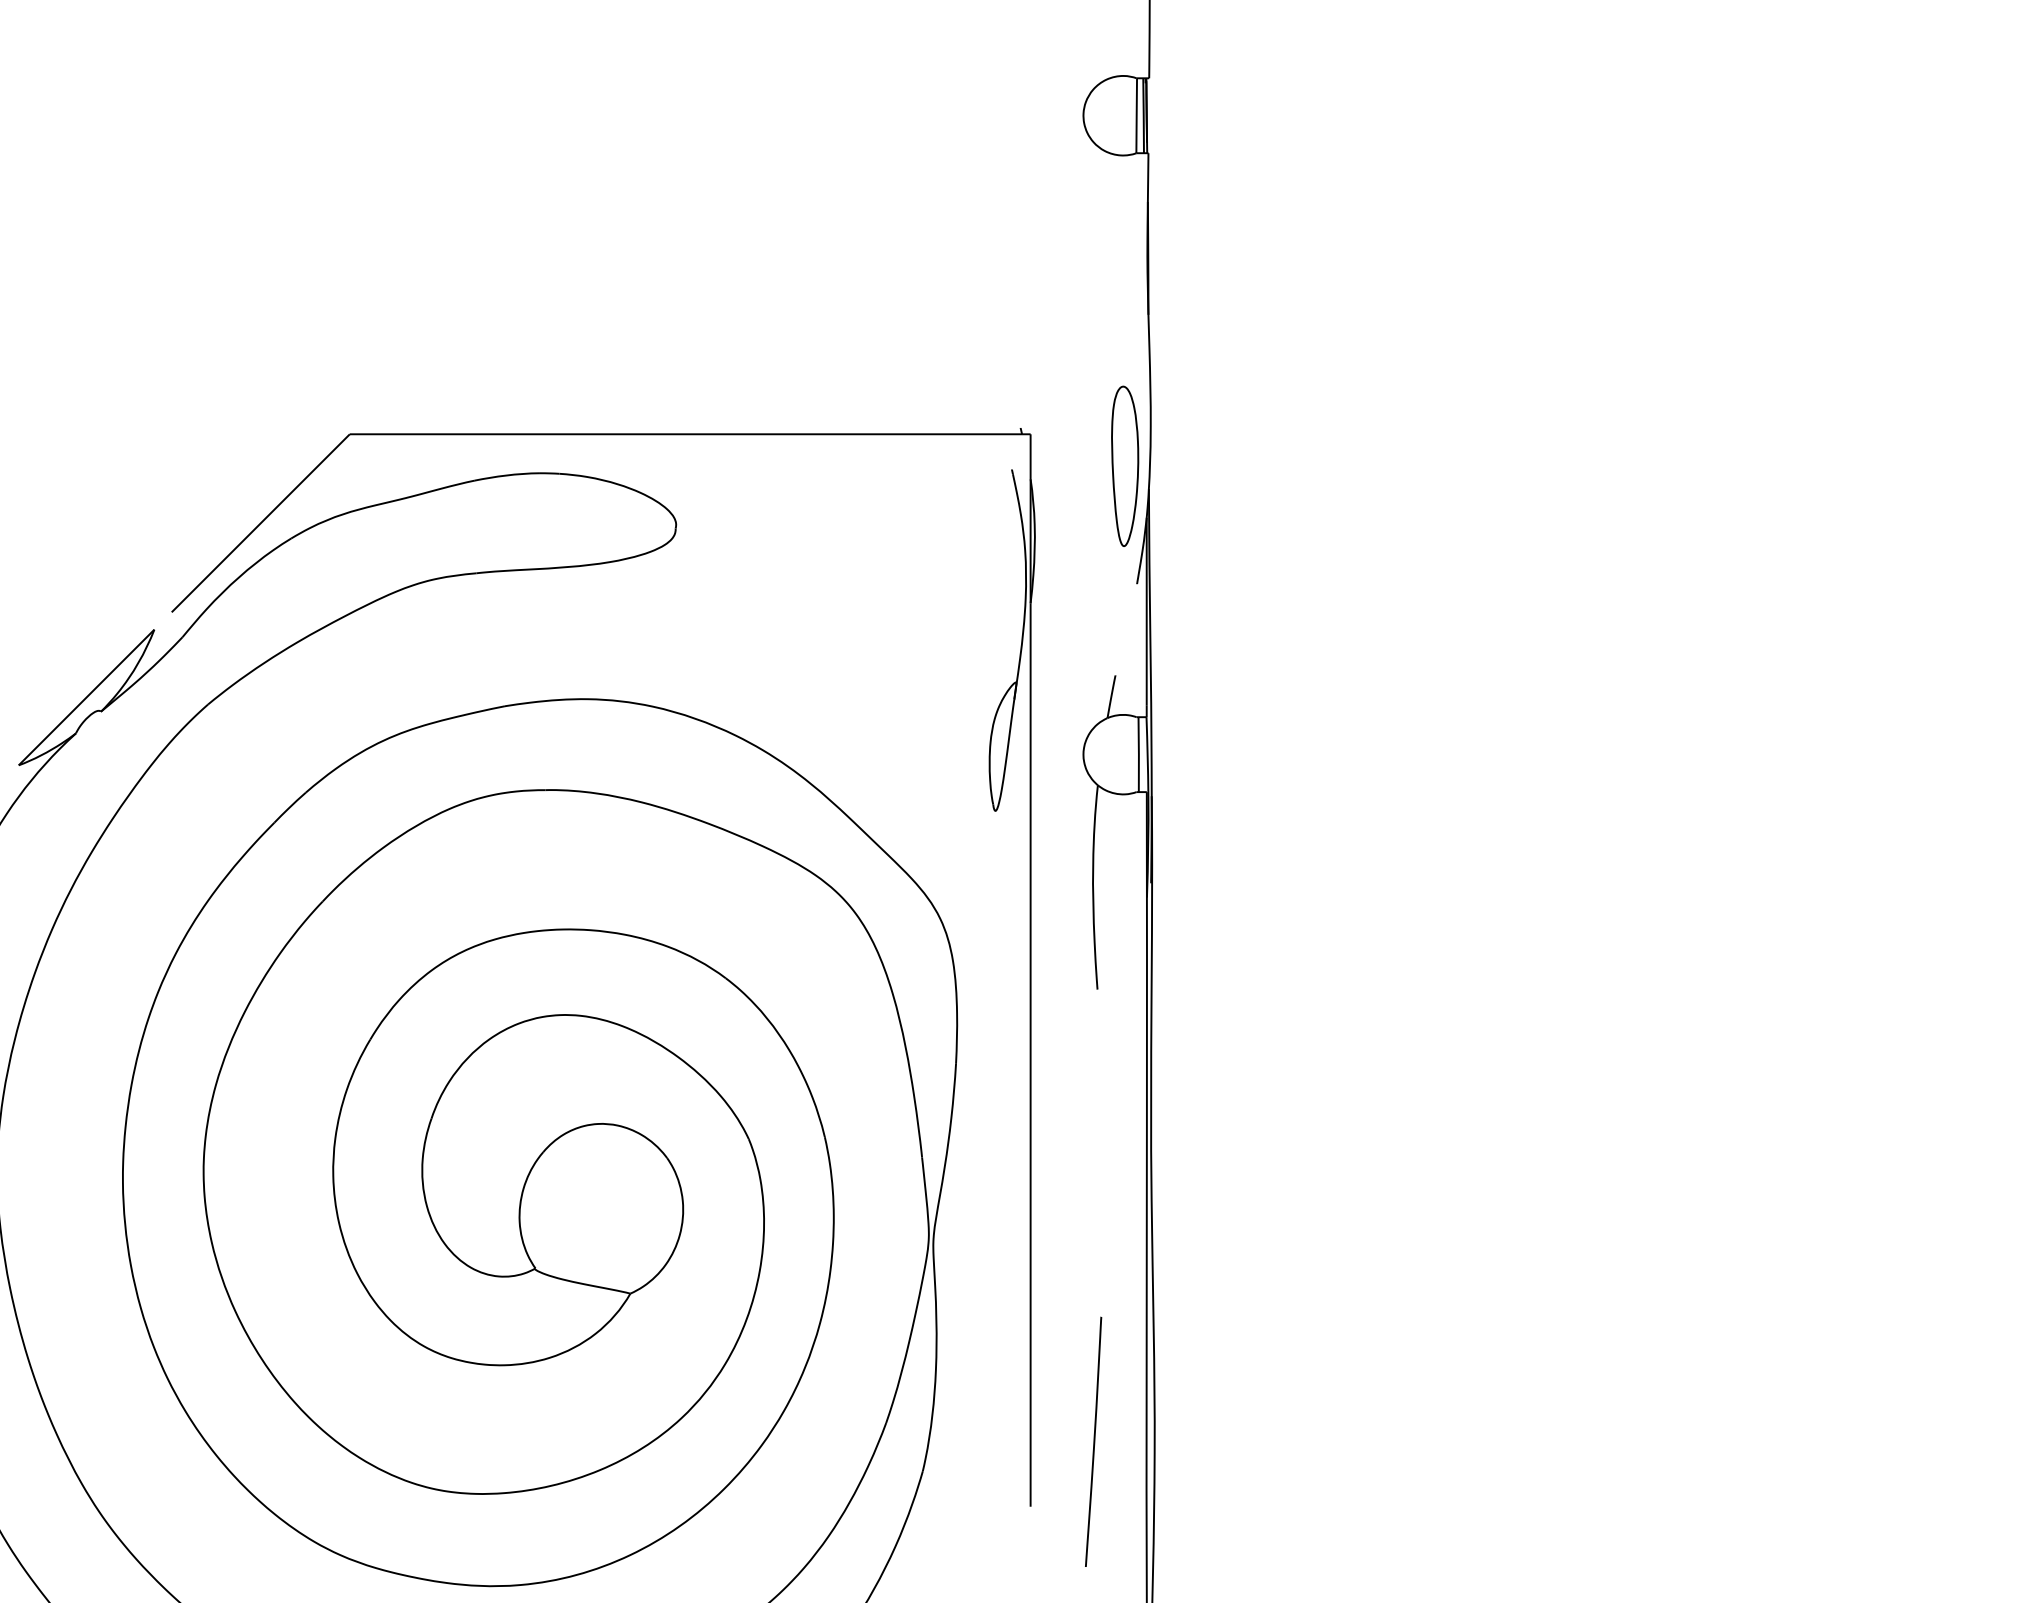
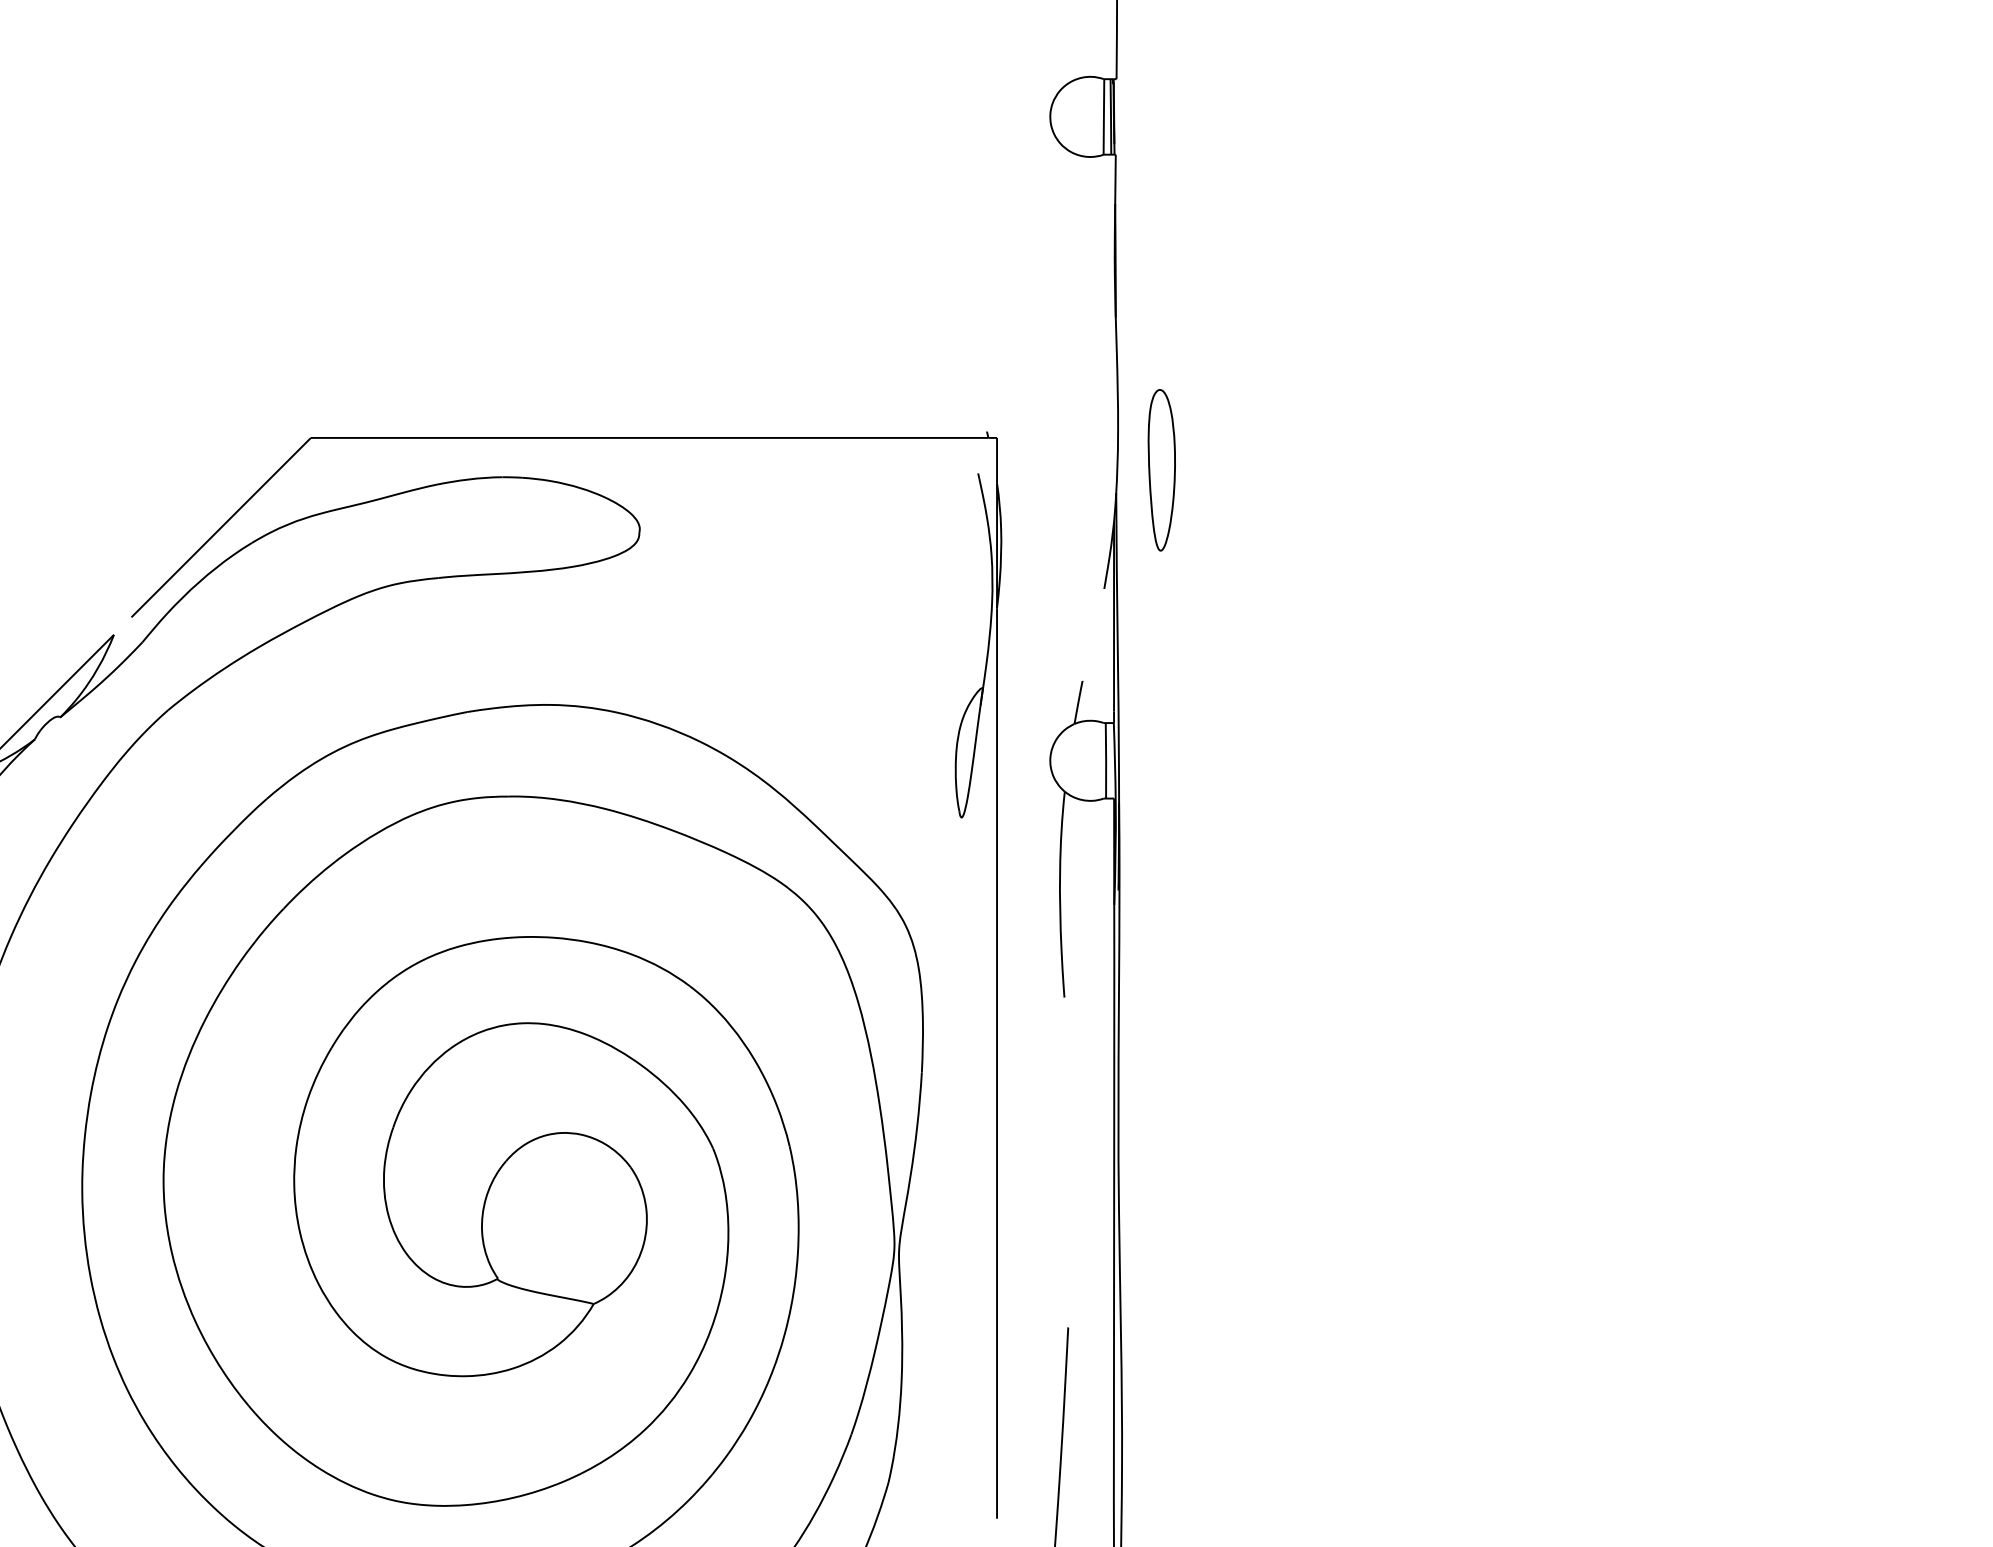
part: (1125, 465) -> (1162, 469), moved

